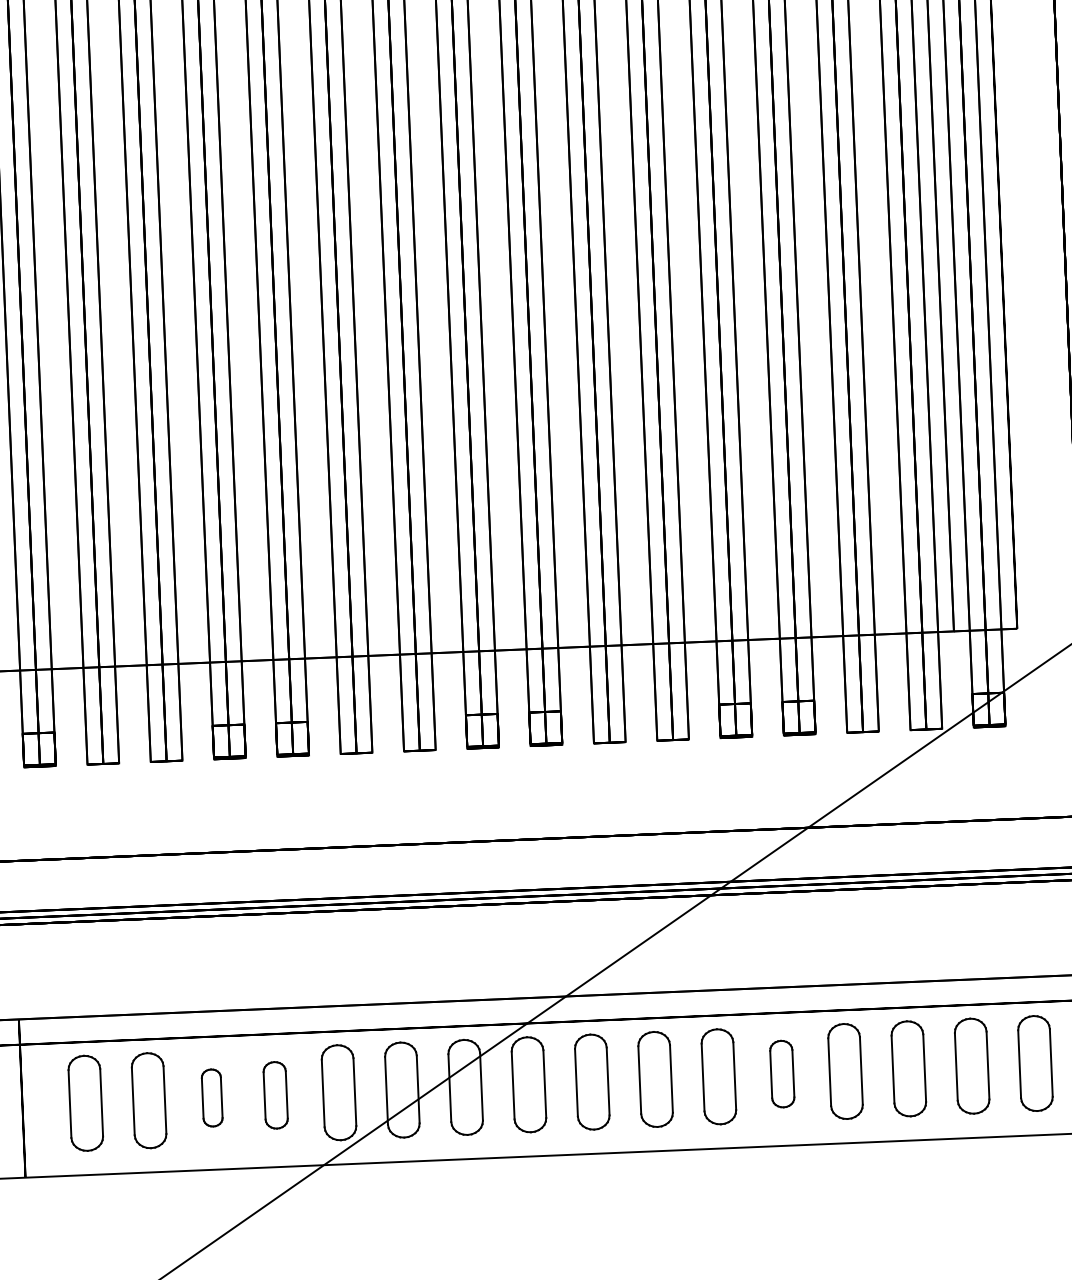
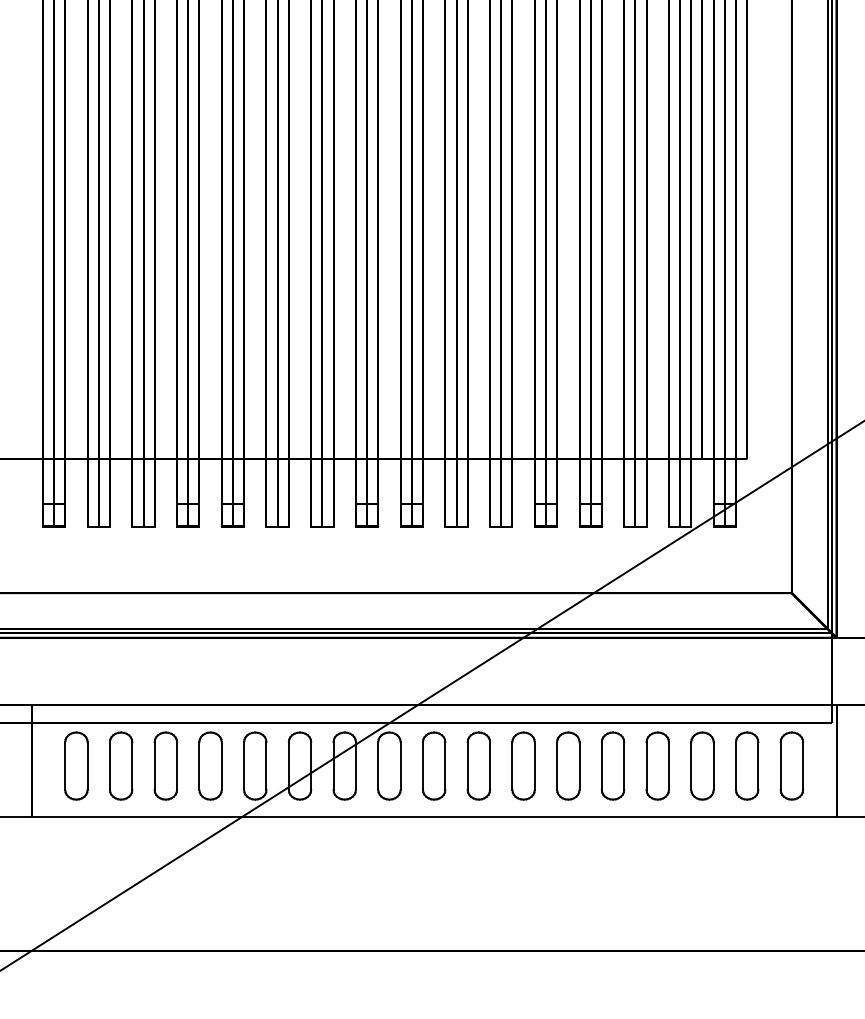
part: (782, 1073) -> (568, 765), size x1.43
part: (275, 1094) -> (210, 765), size x1.43
part: (211, 1097) -> (165, 765), size x1.67

